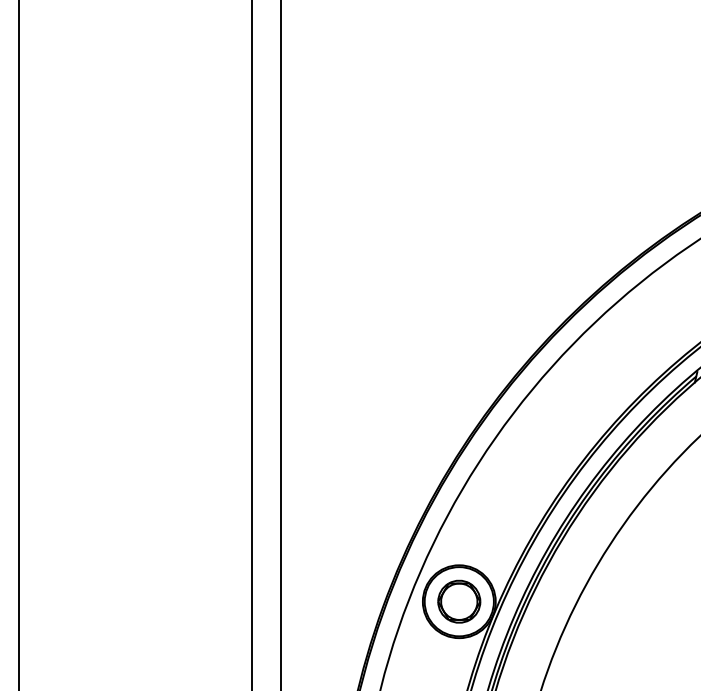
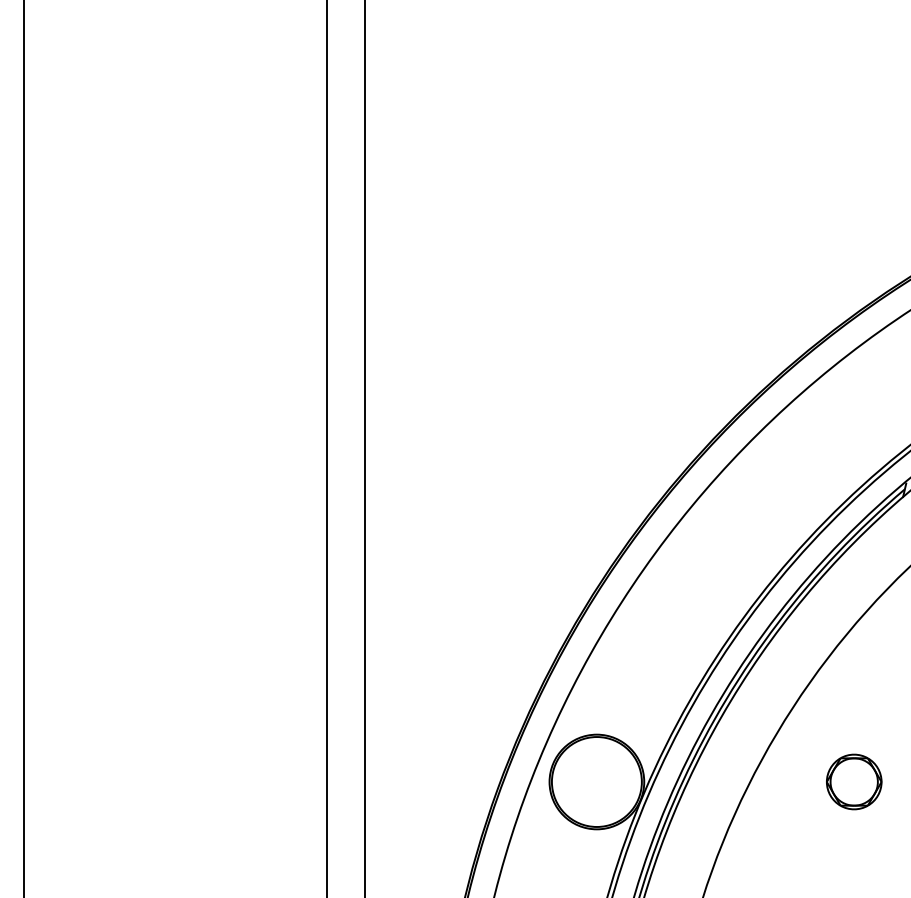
part: (459, 601) -> (854, 781), moved

